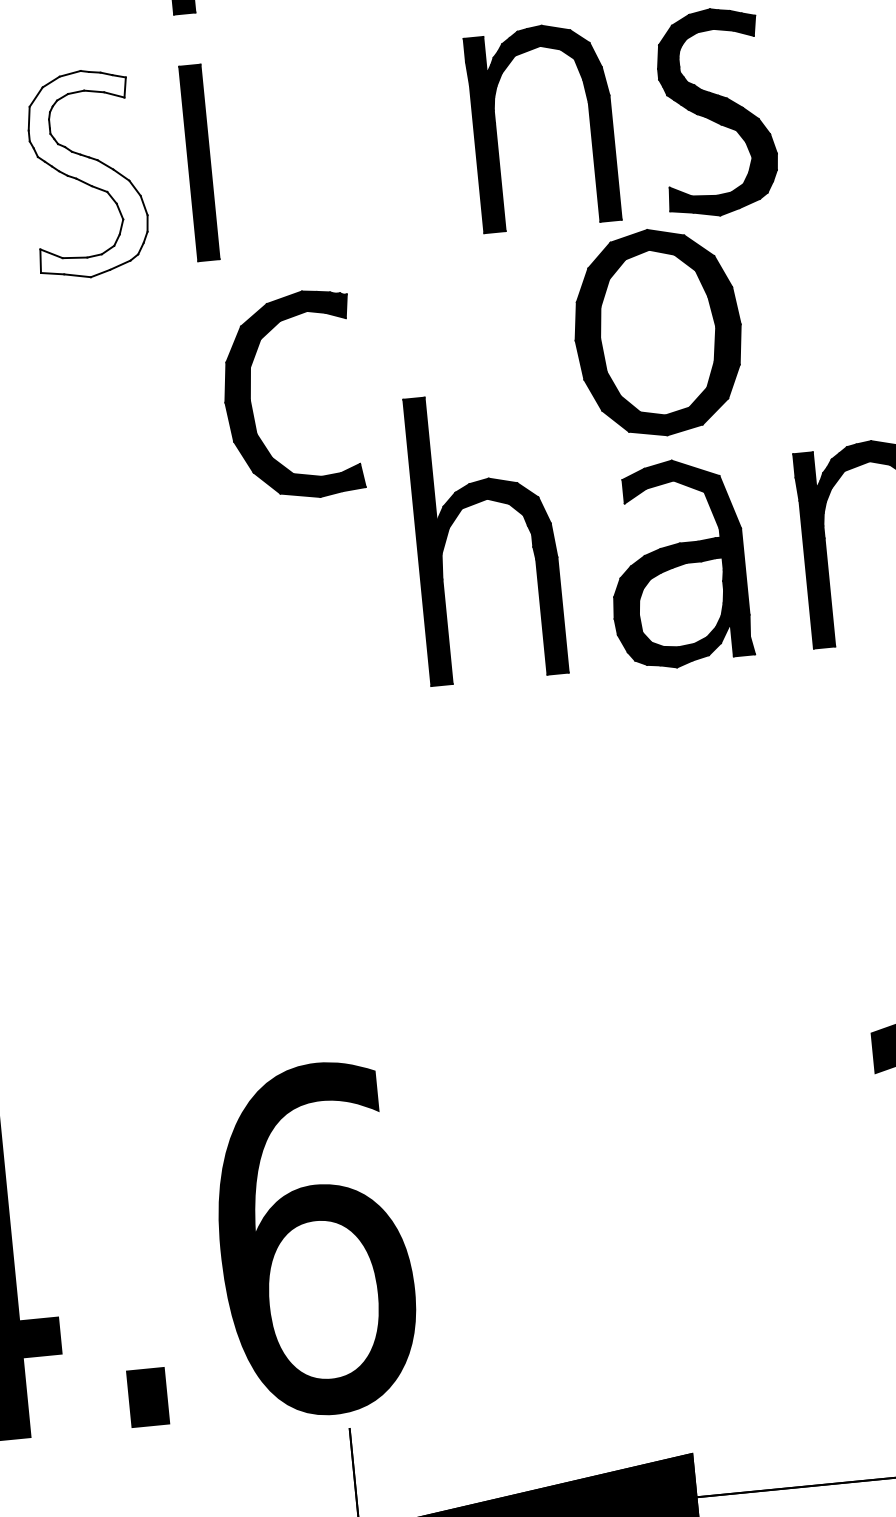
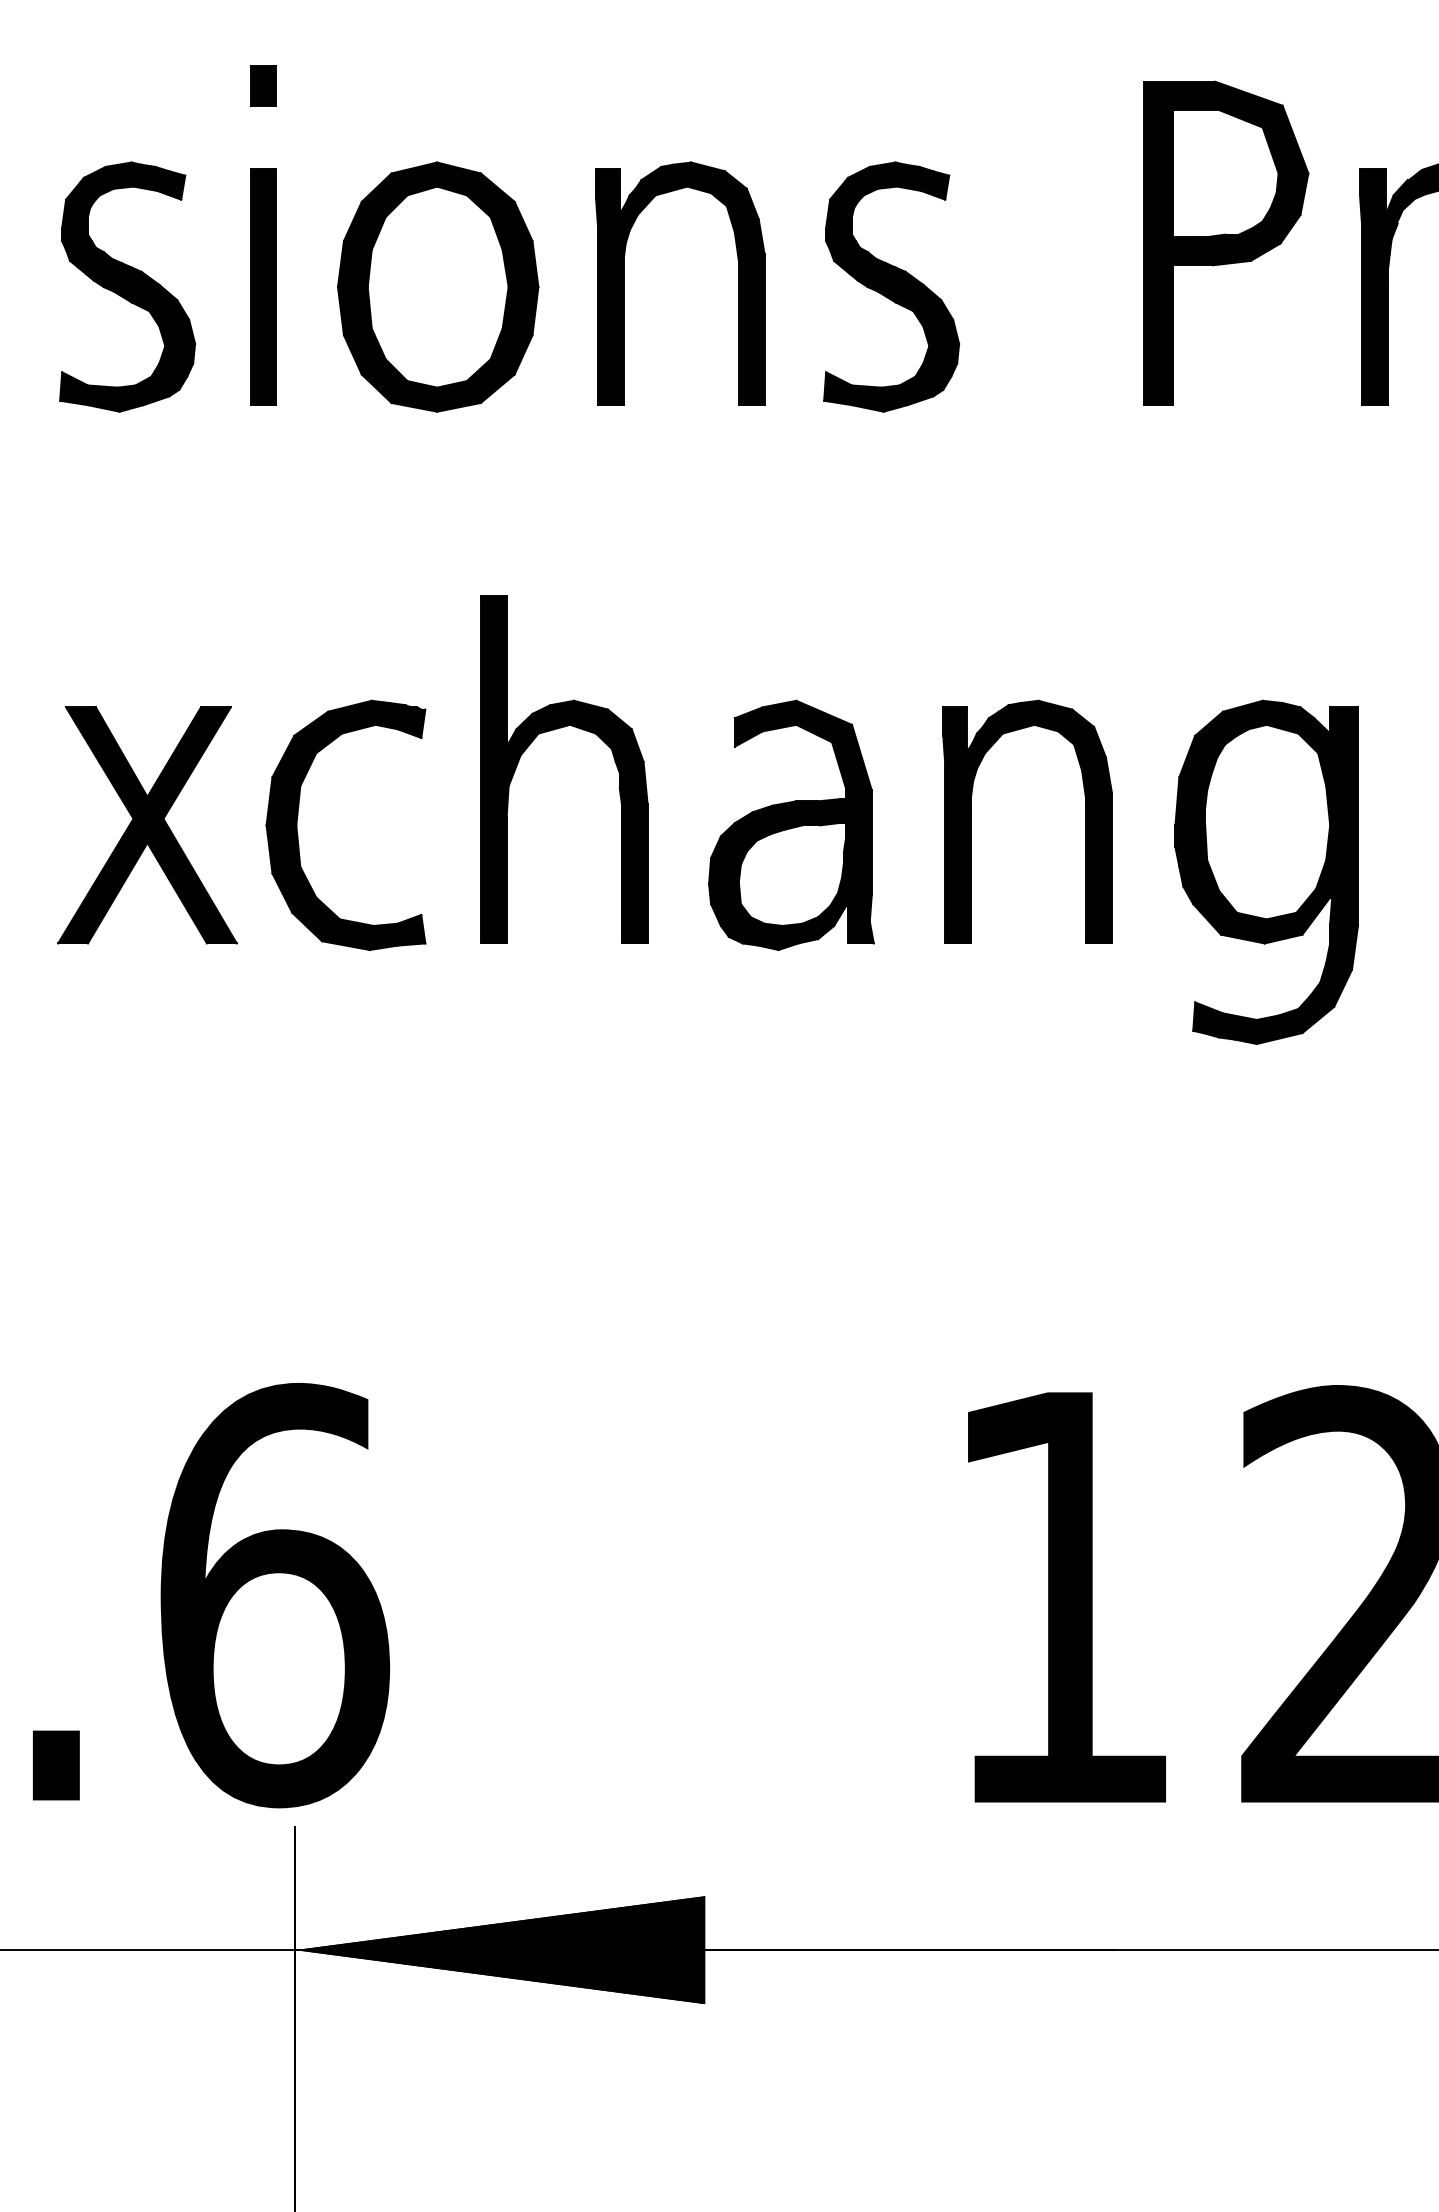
fill: (87, 173) -> (127, 286), added
part: (658, 332) -> (438, 286), moved
part: (250, 392) -> (298, 816), moved
part: (147, 615) -> (147, 825), added

